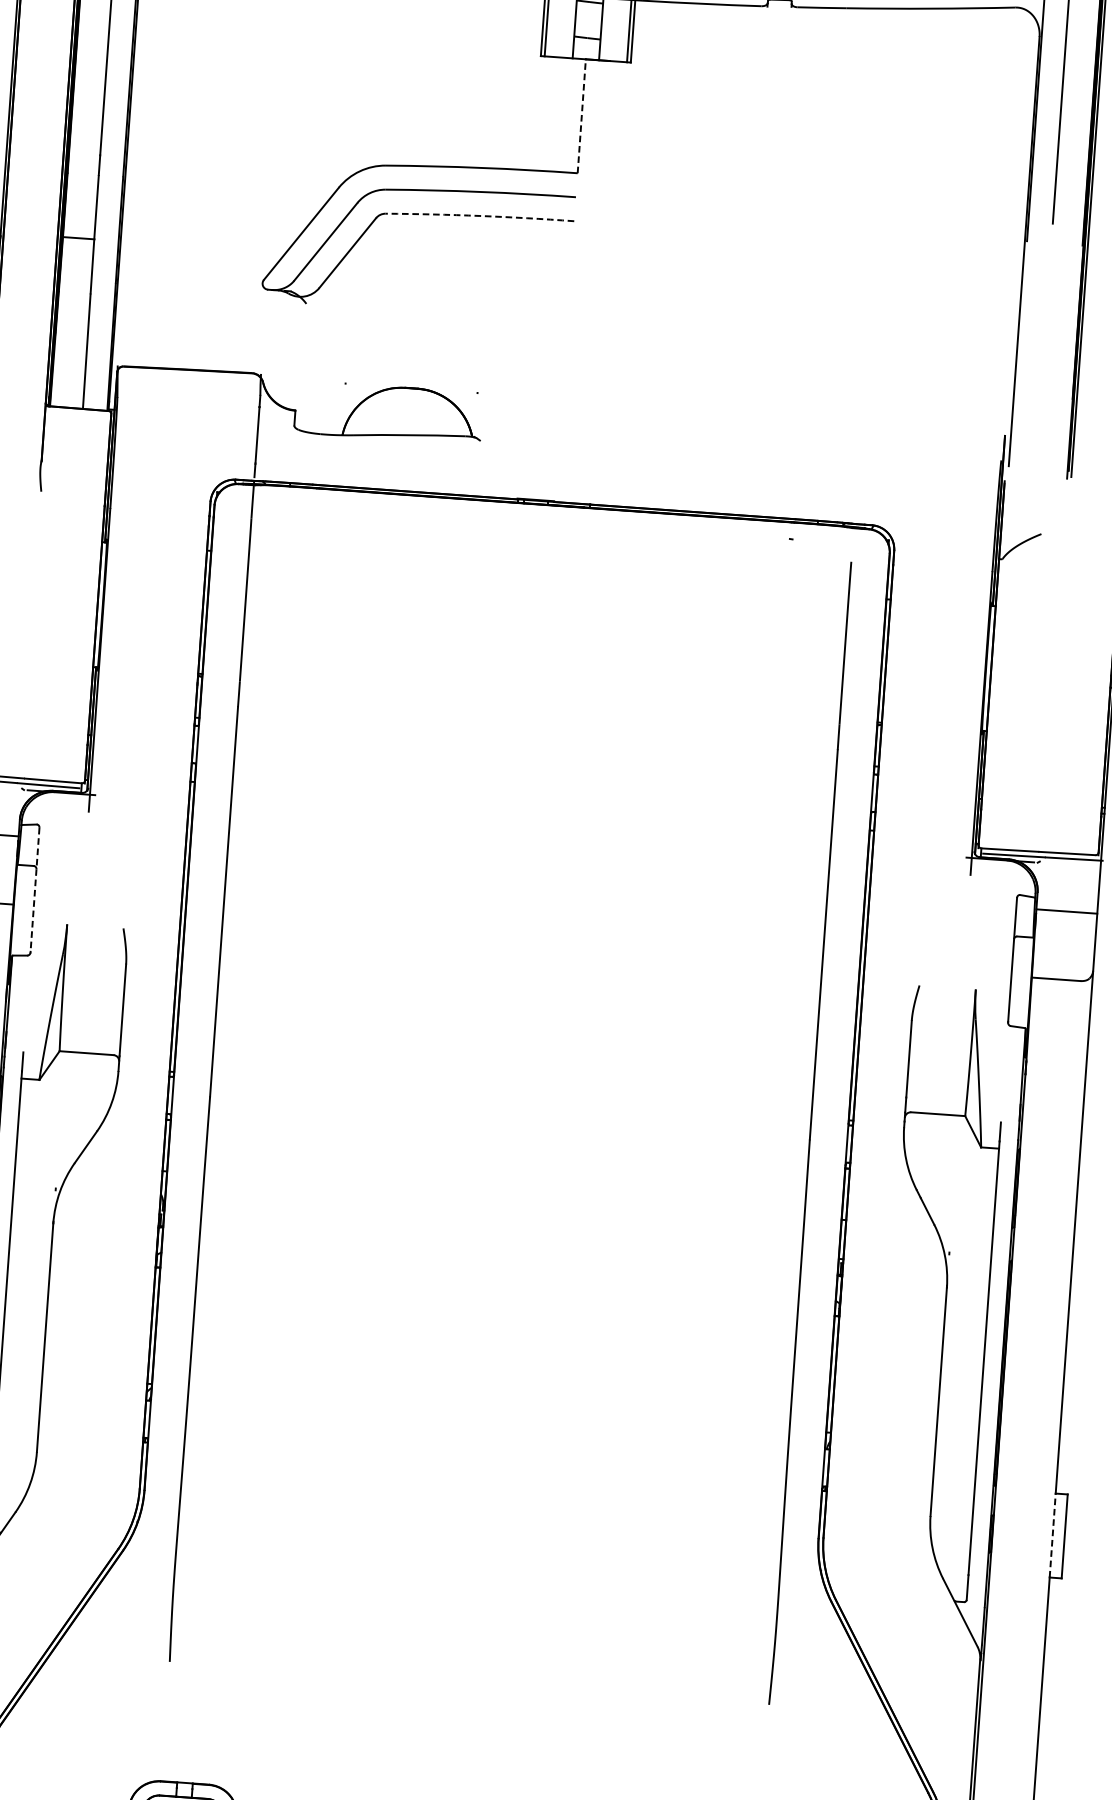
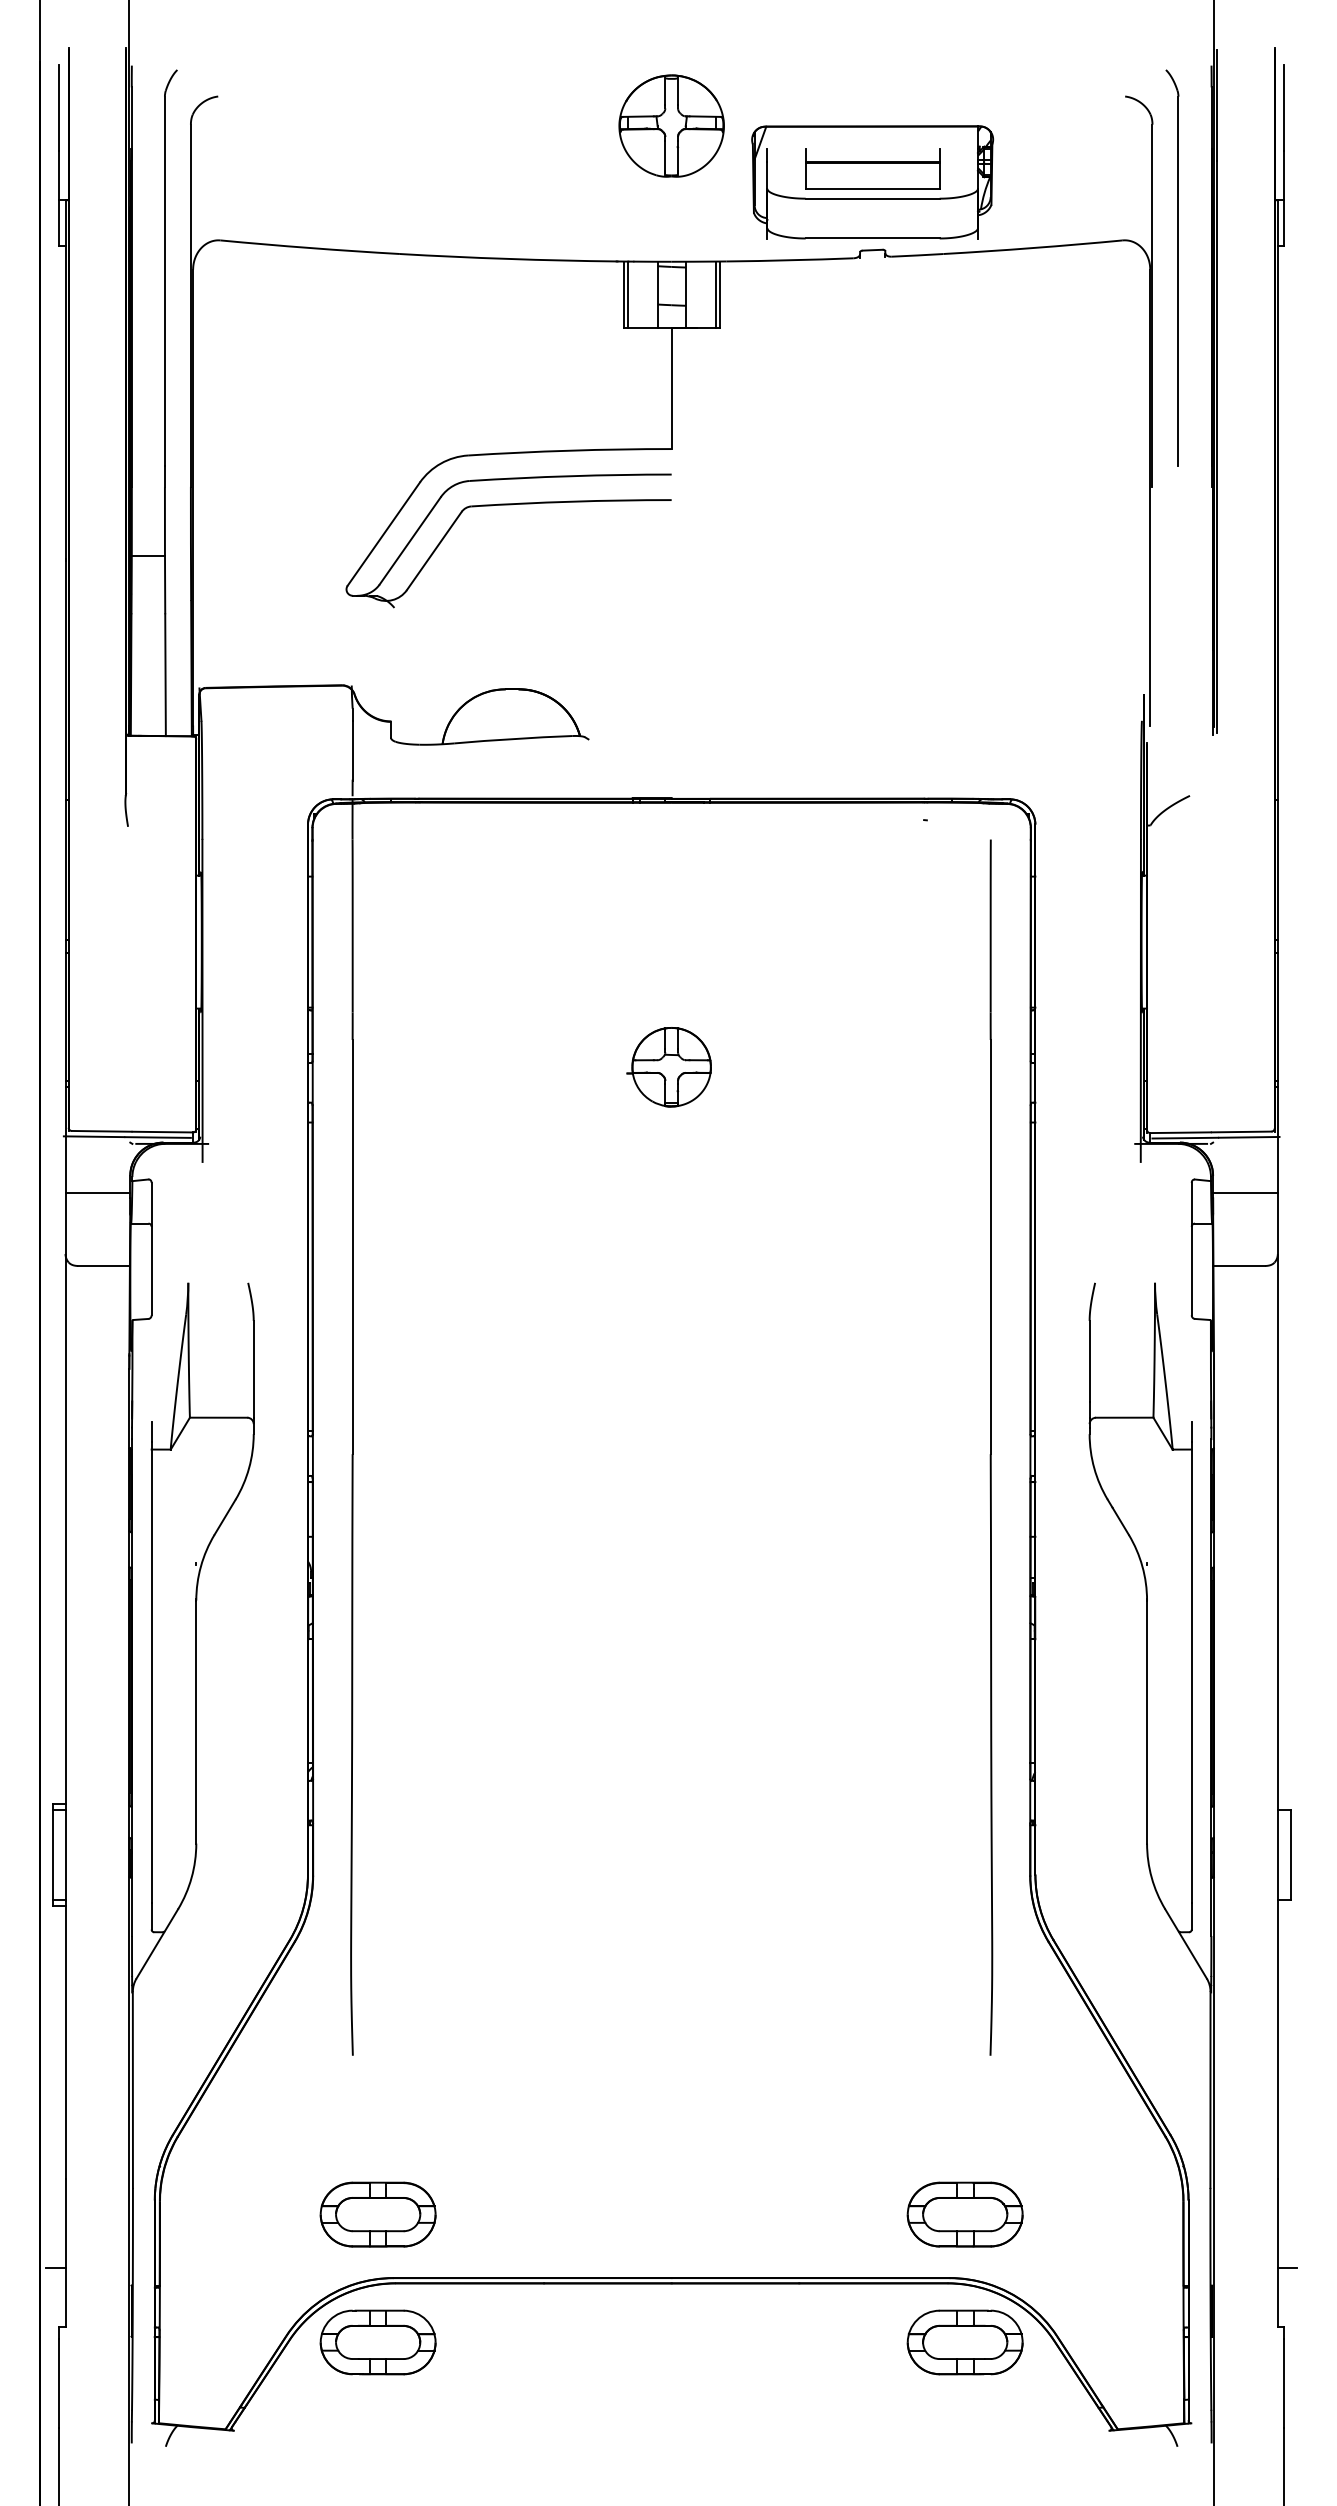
line: (581, 116) -> (671, 388), dashed -> solid
arc: (480, 215) -> (571, 501), dashed -> solid
part: (533, 754) -> (668, 1067), added
line: (34, 889) -> (151, 1248), dashed -> solid
line: (1052, 1535) -> (1277, 1855), dashed -> solid

